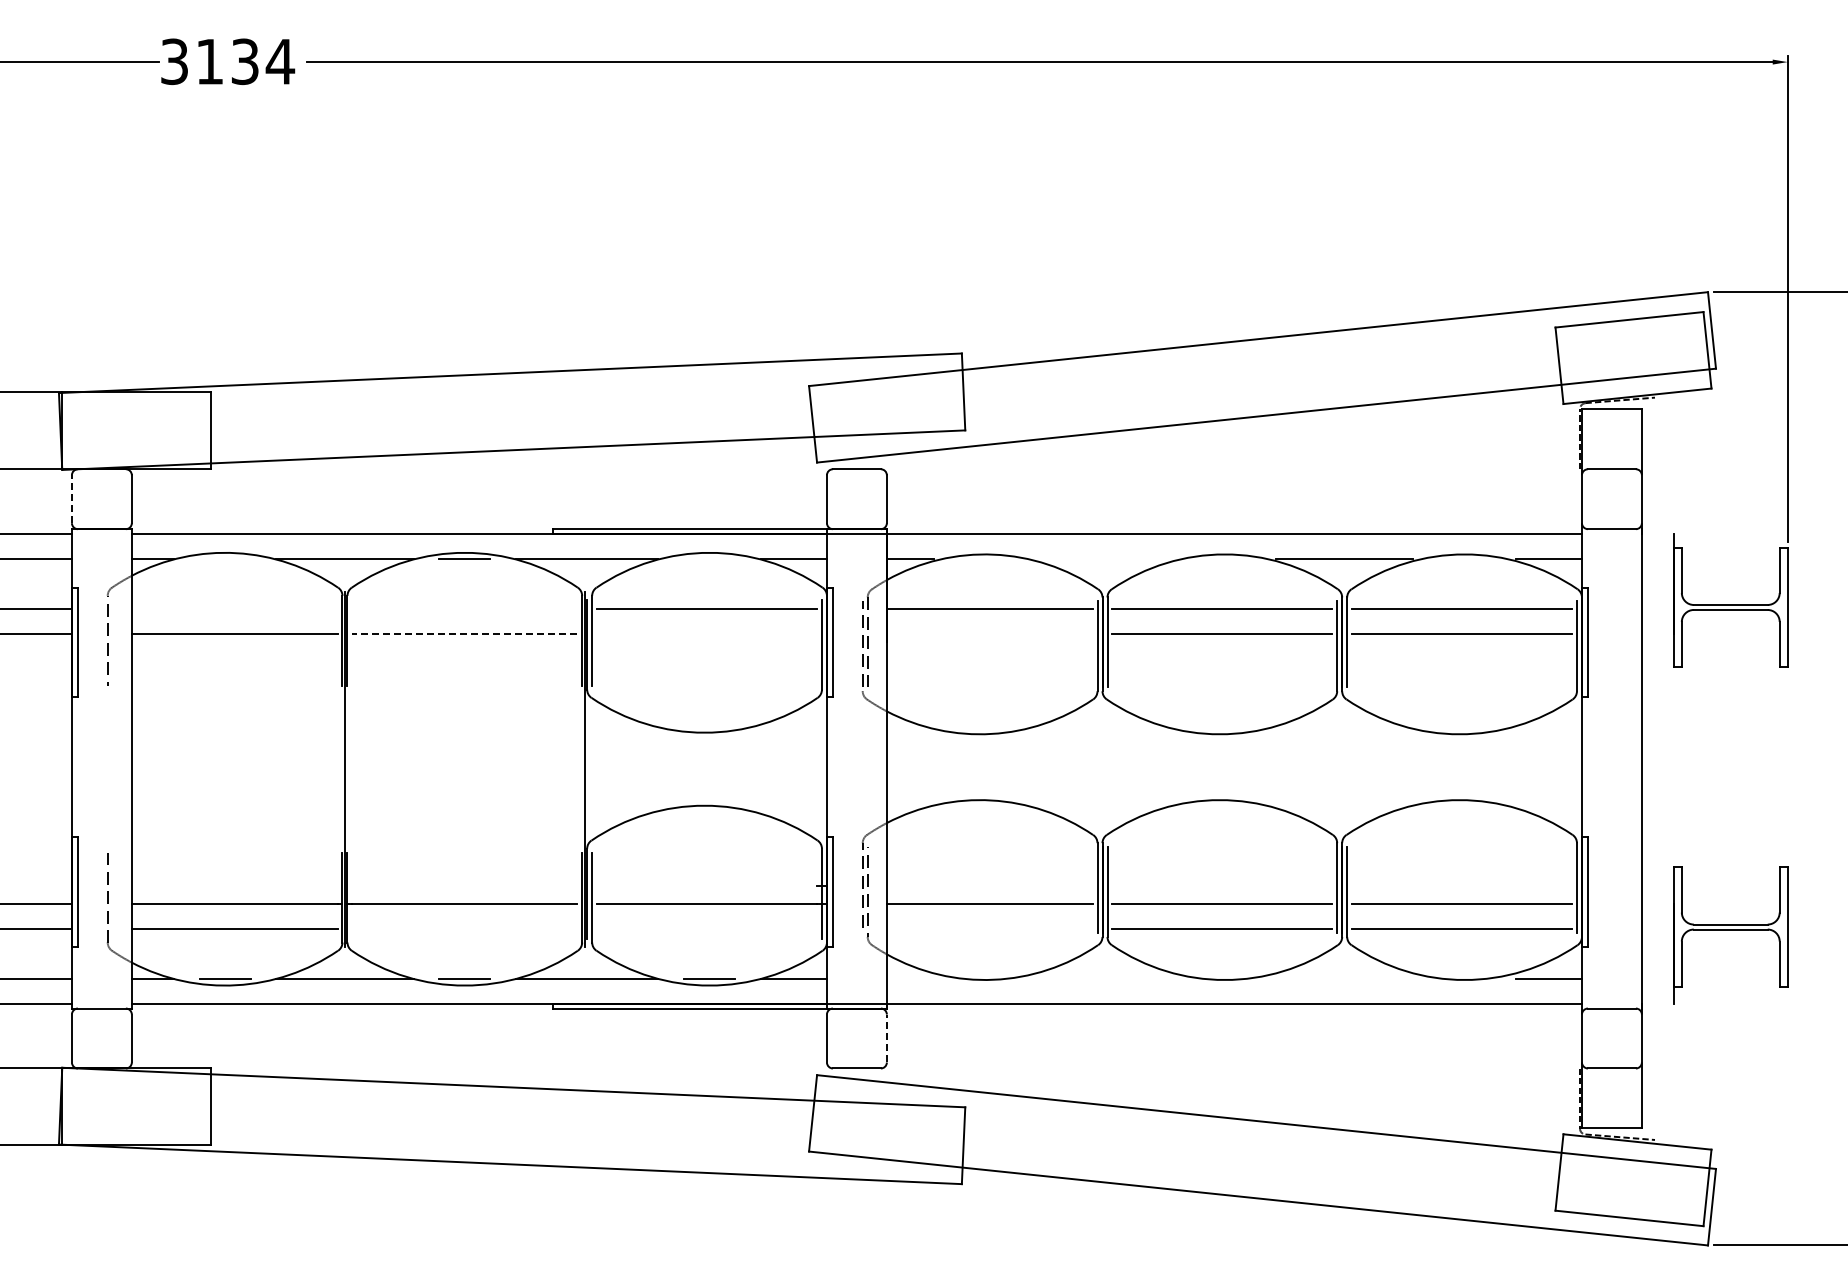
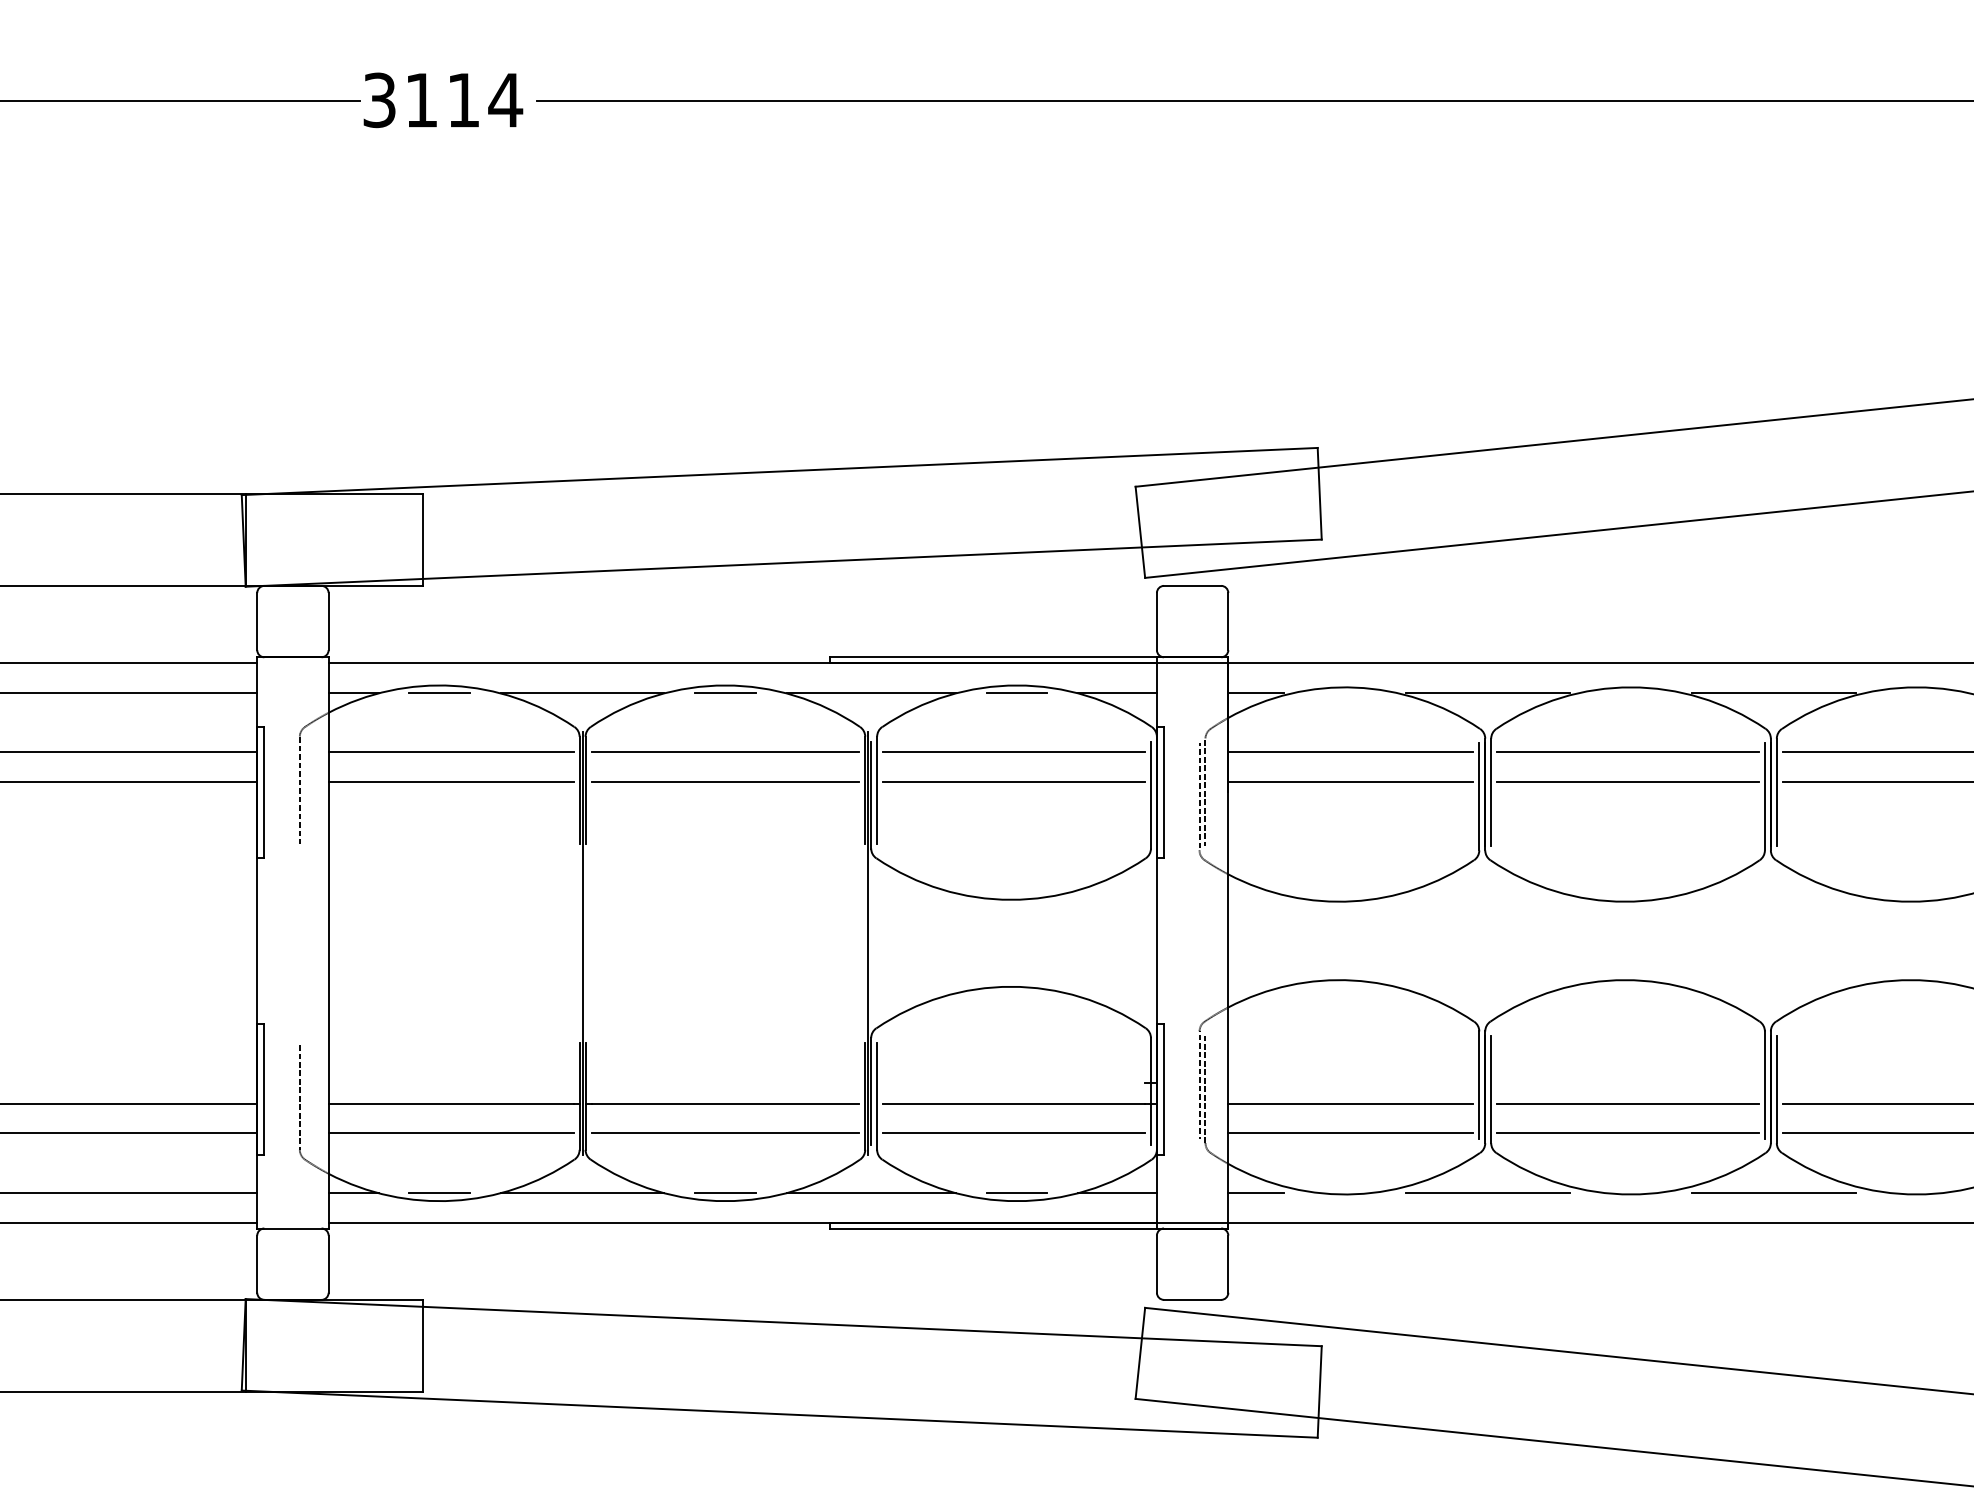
text: (245, 61) -> (464, 99), 3134 -> 3114
line: (71, 499) -> (256, 621), dashed -> solid
line: (224, 559) -> (439, 693), added
line: (709, 559) -> (1016, 693), added
line: (1104, 559) -> (1487, 693), added
line: (234, 609) -> (450, 752), added
line: (464, 609) -> (725, 752), added
line: (464, 634) -> (725, 782), dashed -> solid
line: (706, 634) -> (1013, 782), added
line: (989, 634) -> (1350, 782), added
line: (464, 928) -> (725, 1133), added
line: (706, 928) -> (1013, 1133), added
line: (989, 928) -> (1350, 1133), added
line: (909, 978) -> (1255, 1192), added
line: (1104, 978) -> (1487, 1192), added
line: (1344, 978) -> (1773, 1192), added
line: (886, 1038) -> (1227, 1264), dashed -> solid

